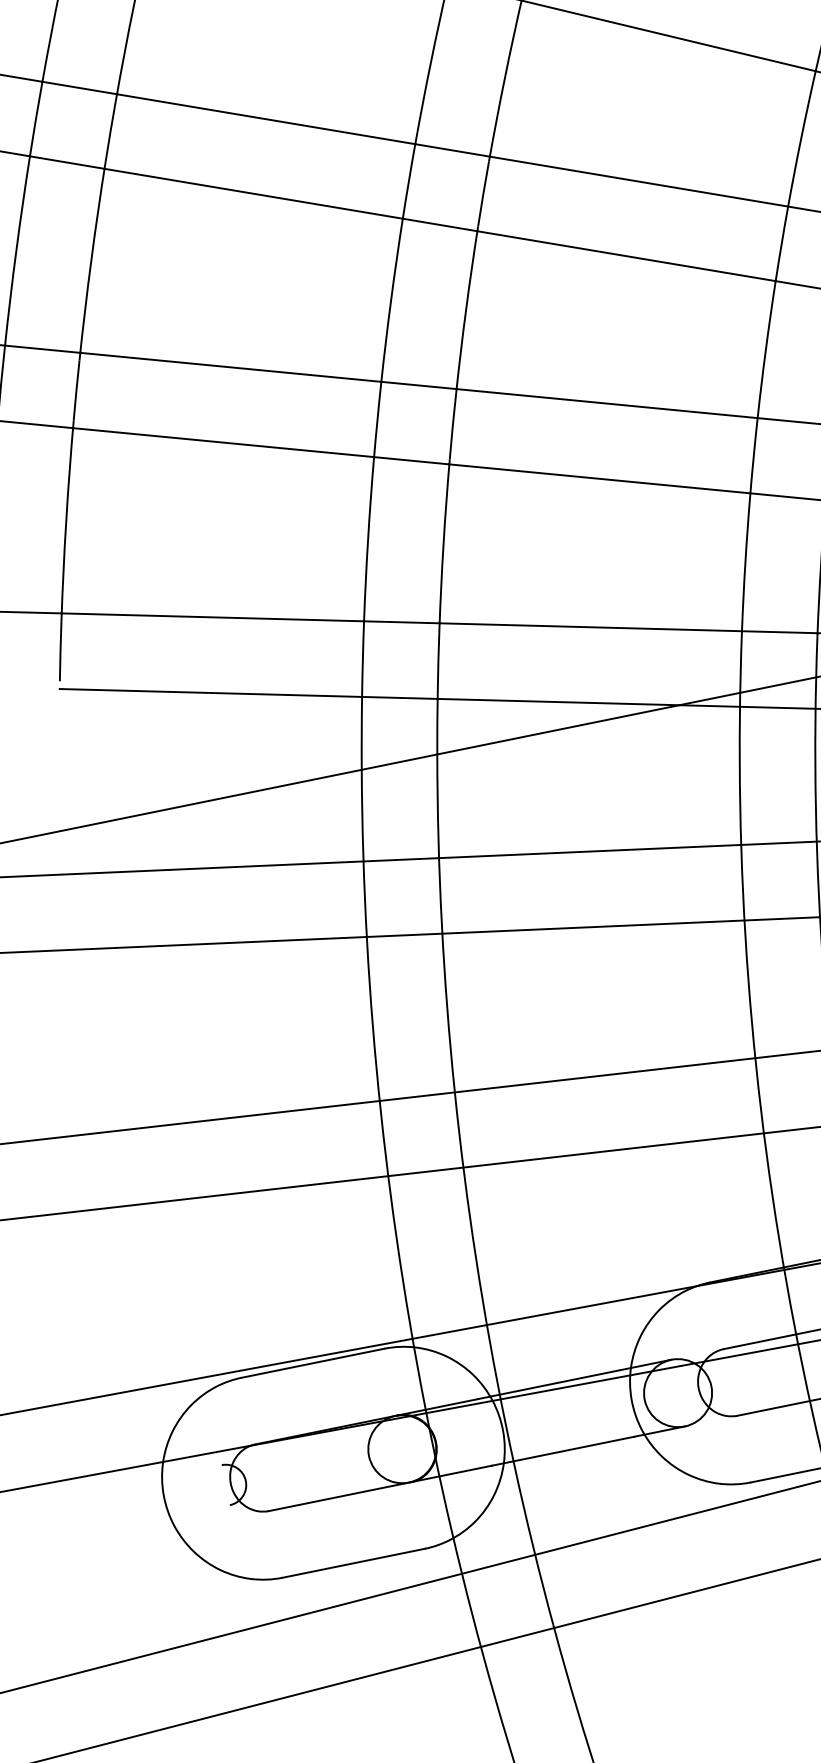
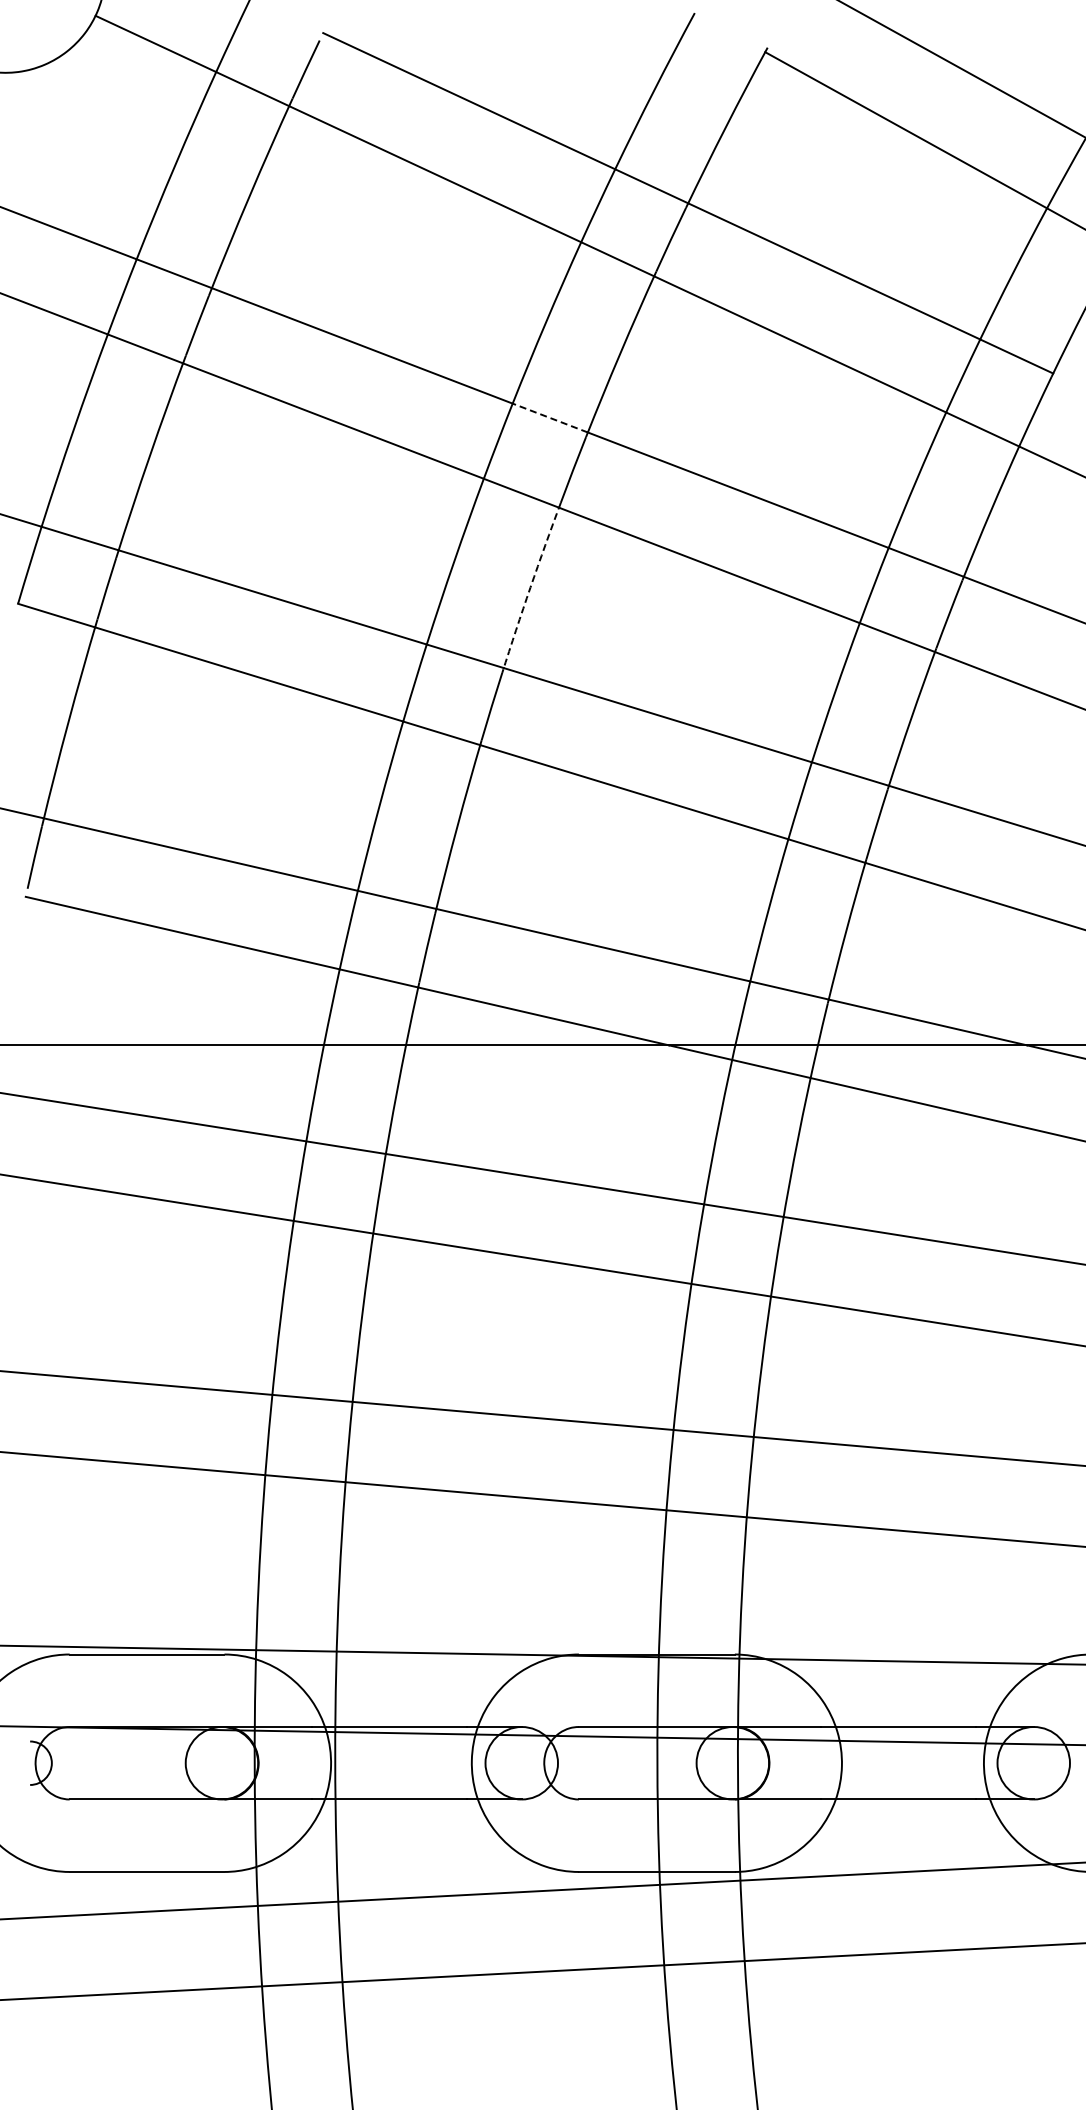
line: (451, 150) -> (549, 417), solid -> dashed
arc: (466, 309) -> (530, 587), solid -> dashed

